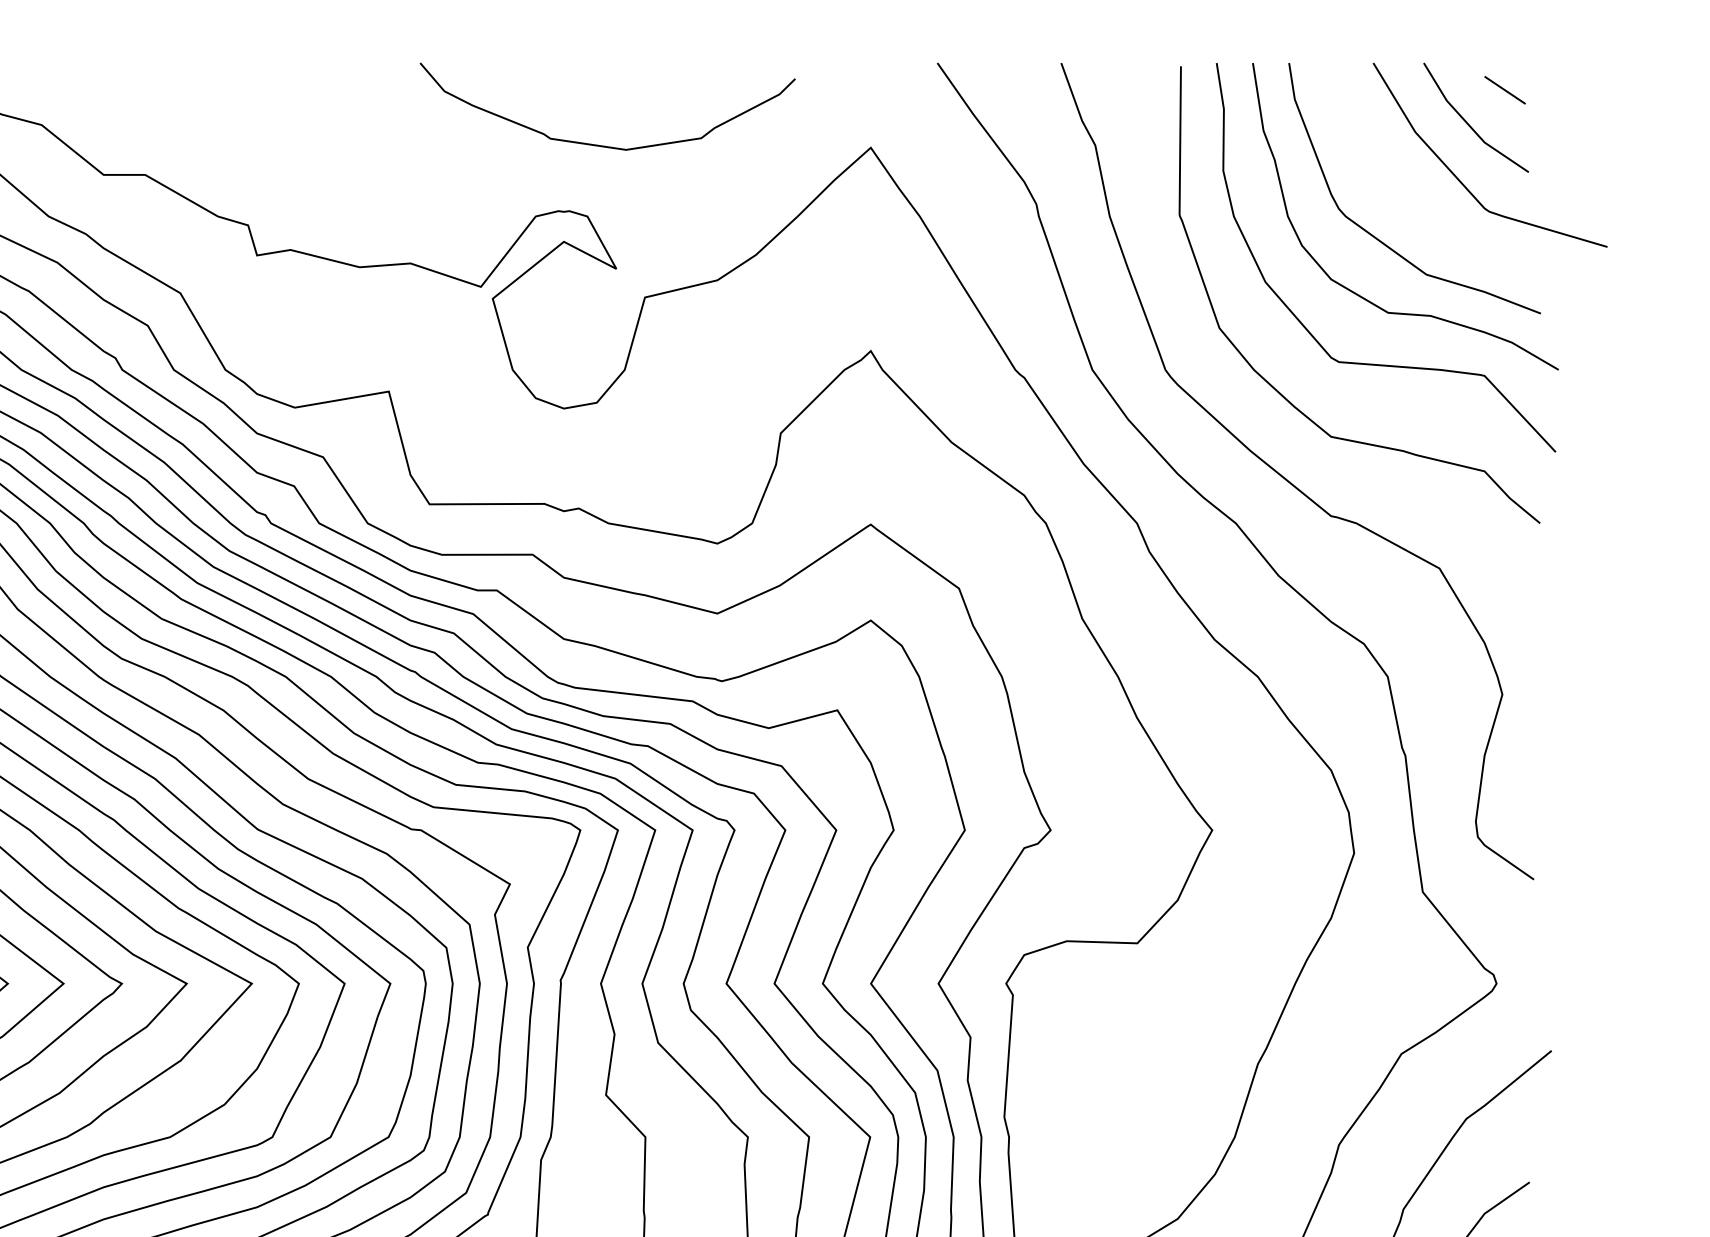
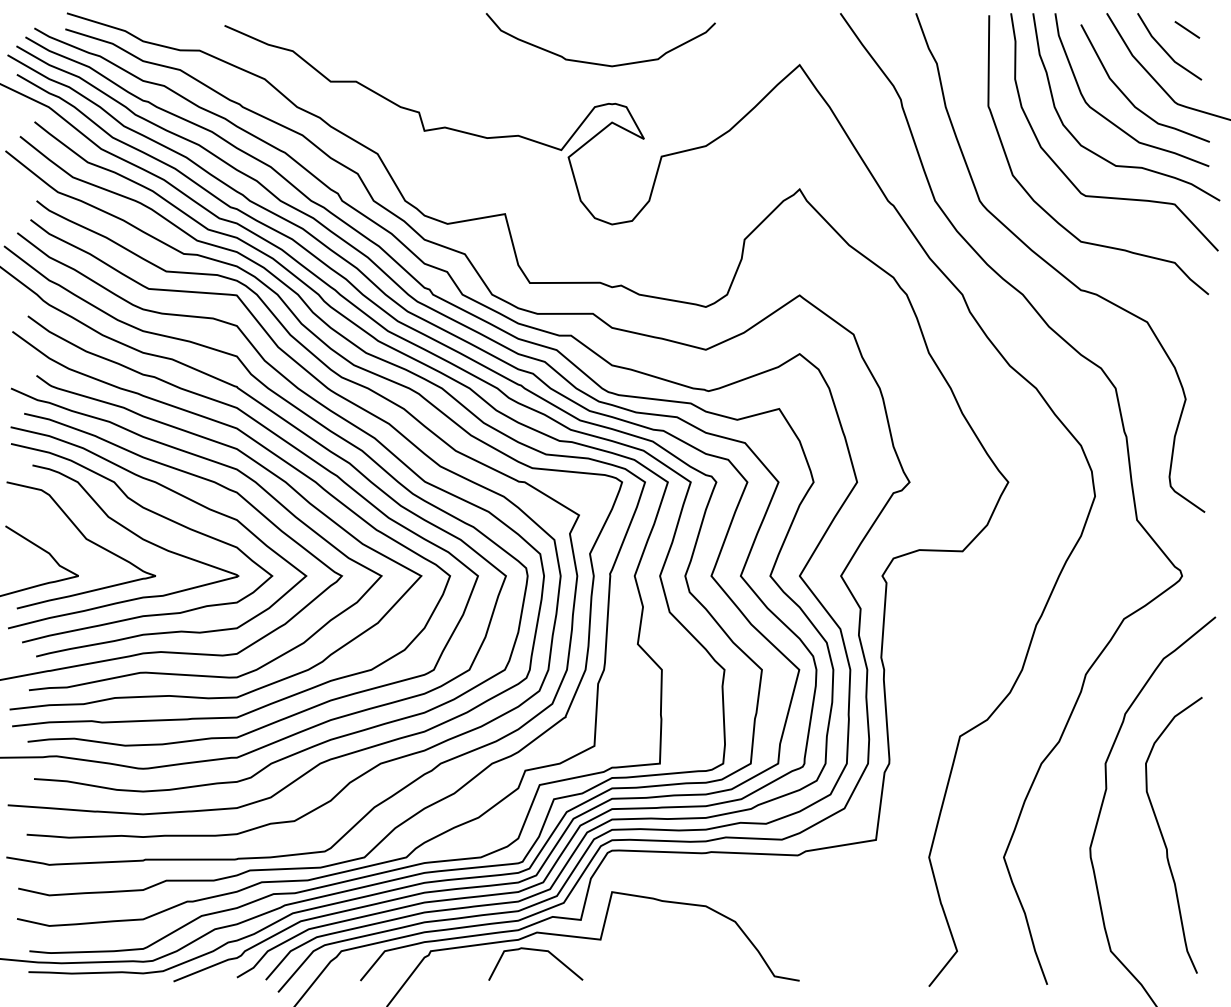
curve: (597, 143) -> (594, 62), moved
curve: (1407, 199) -> (1127, 96), added

